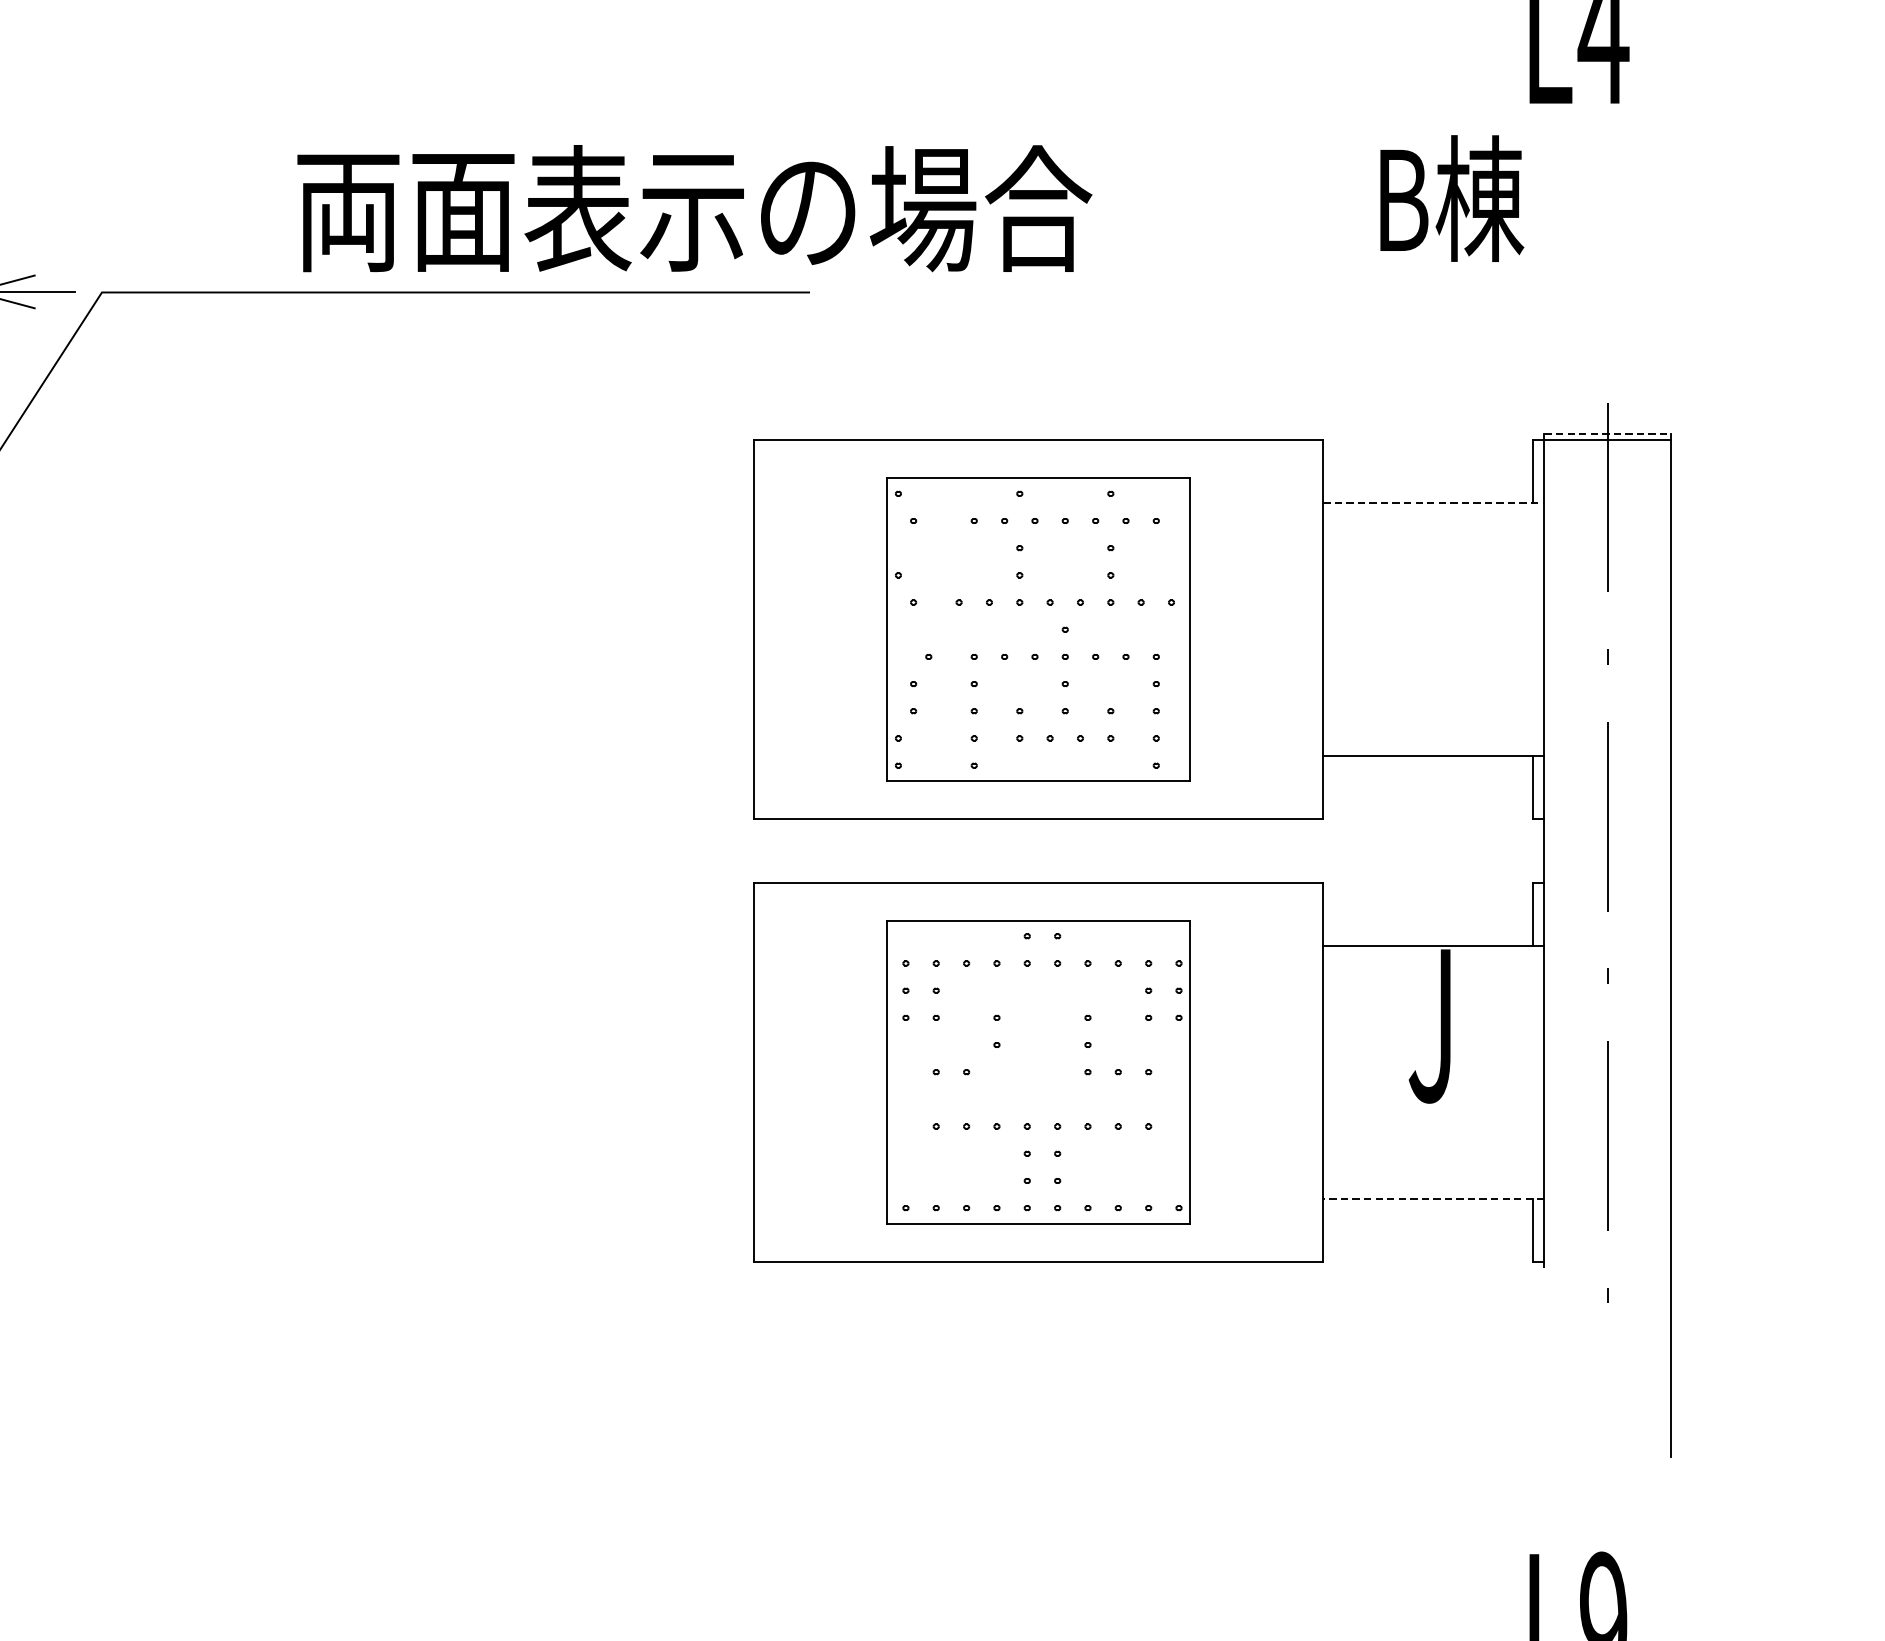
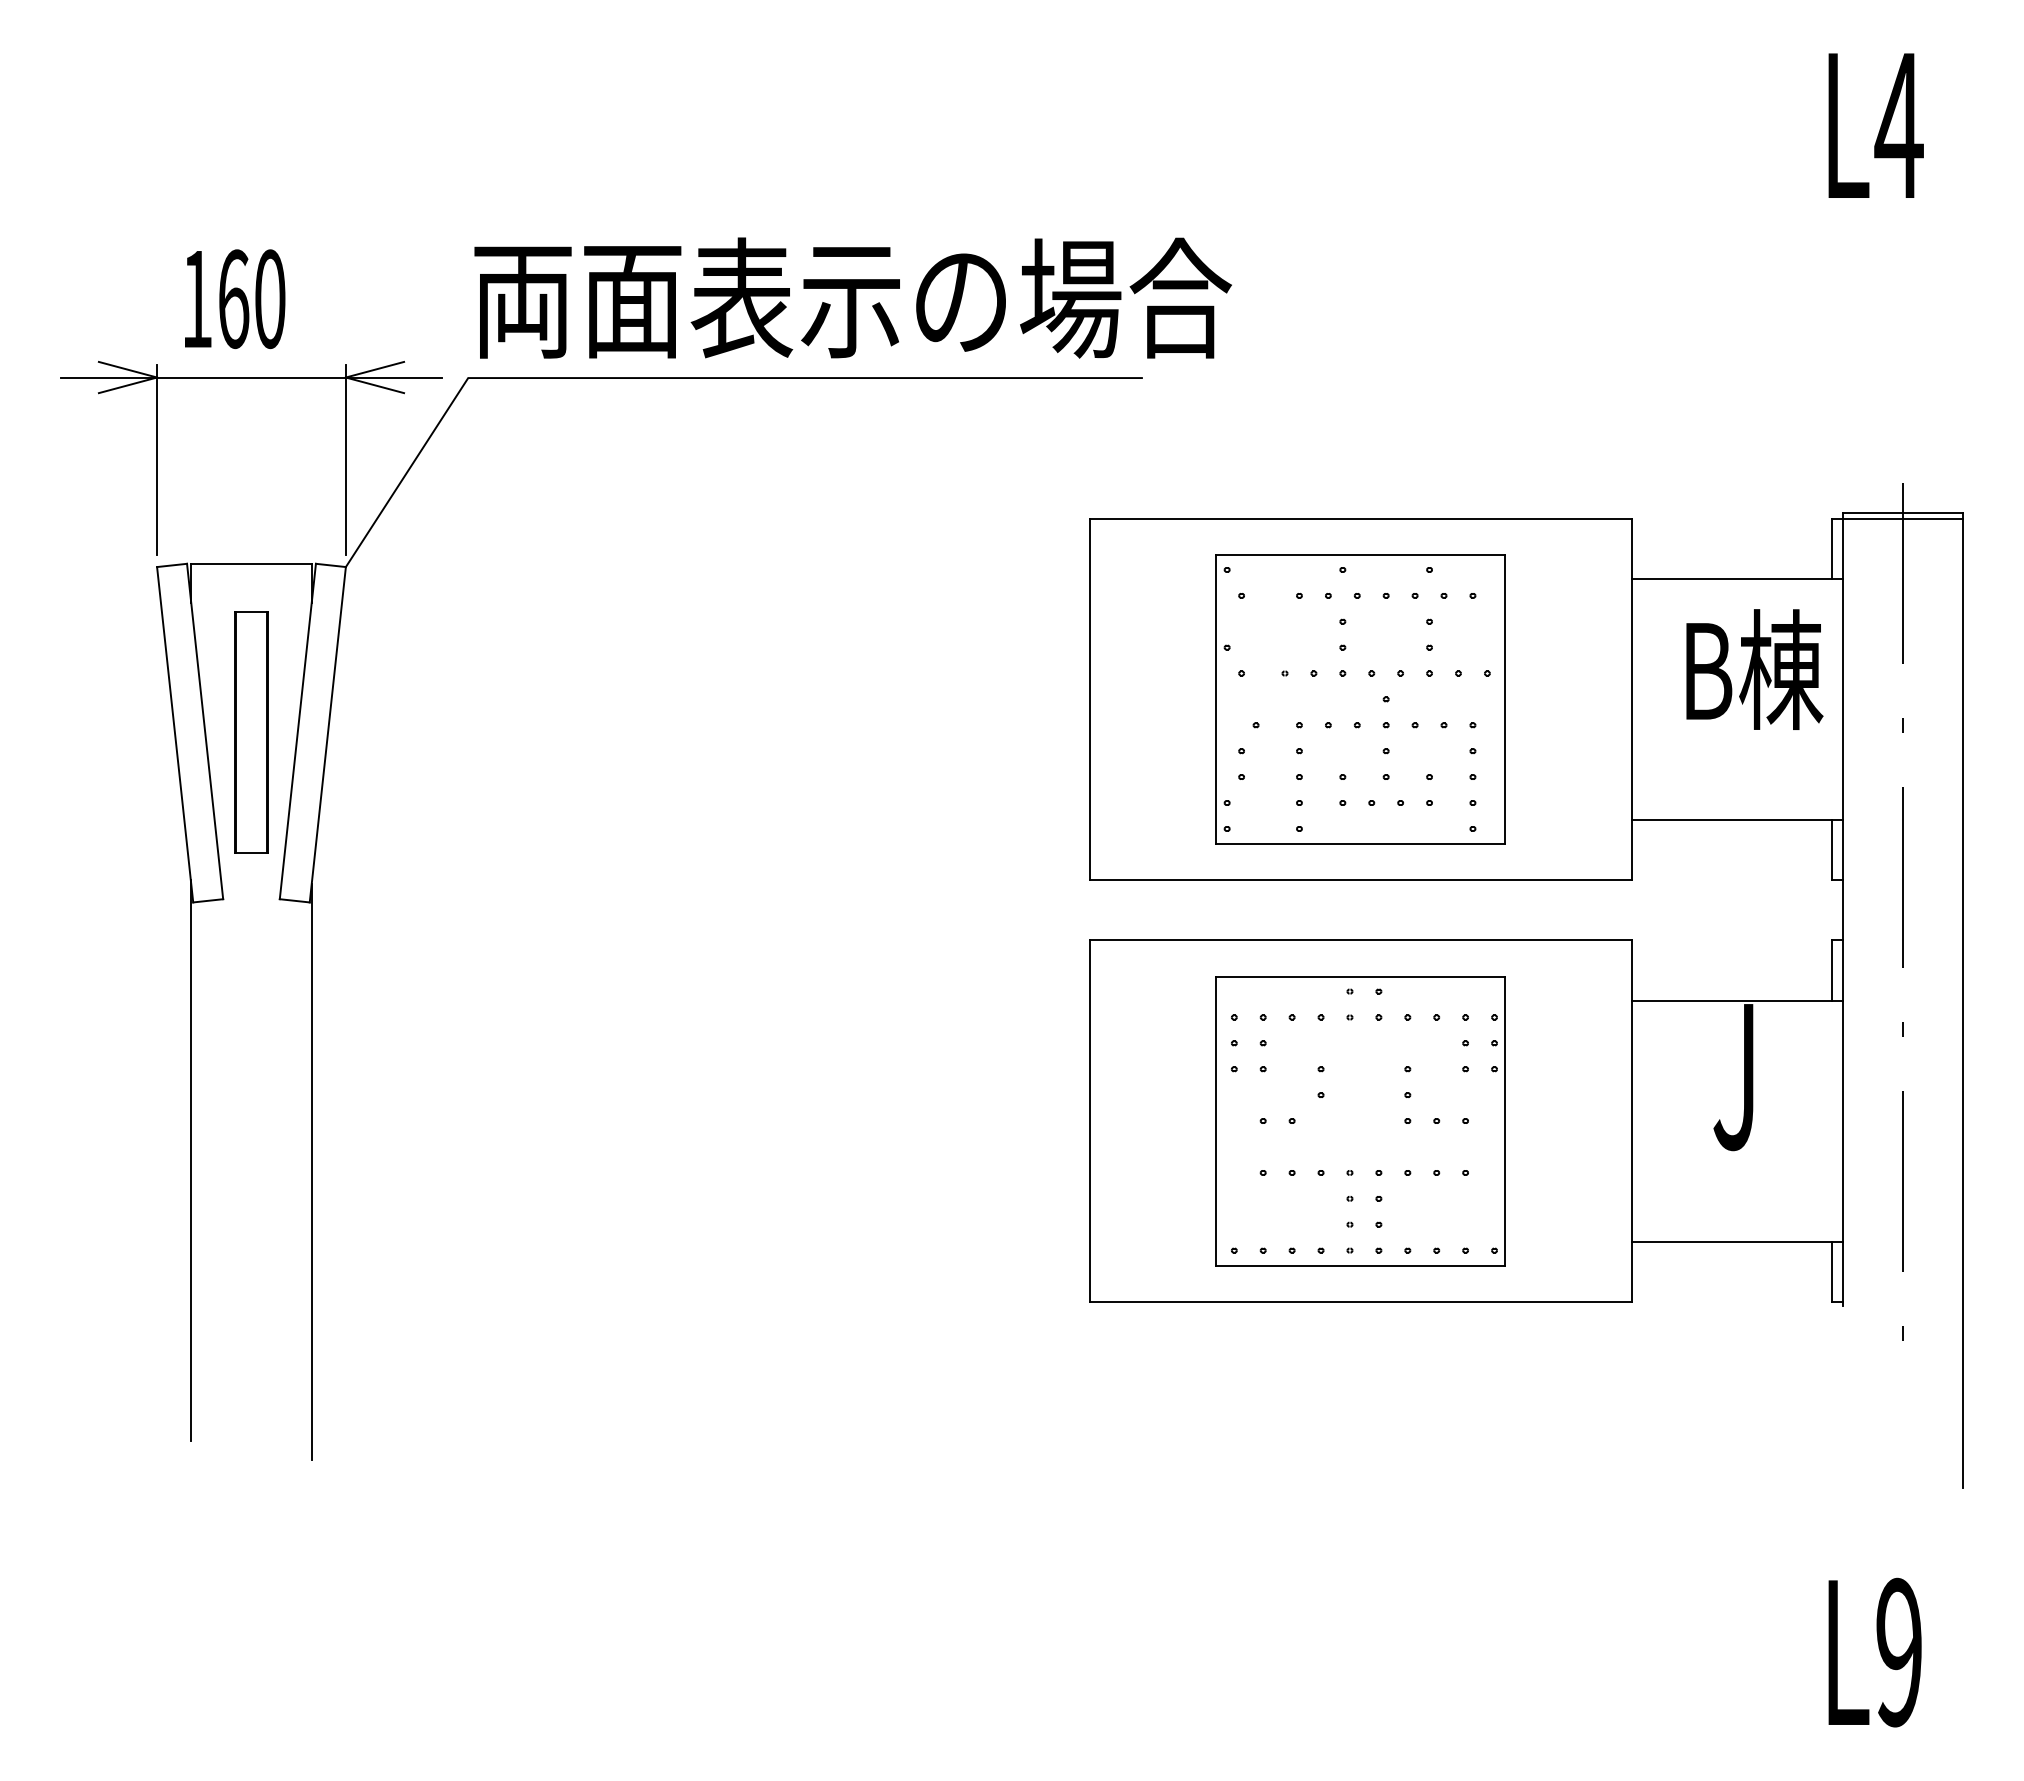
text: (1451, 198) -> (1754, 669), moved
text: (694, 207) -> (852, 297), moved
line: (1608, 433) -> (1903, 512), dashed -> solid
line: (1433, 502) -> (1737, 578), dashed -> solid
line: (1432, 1198) -> (1736, 1241), dashed -> solid

